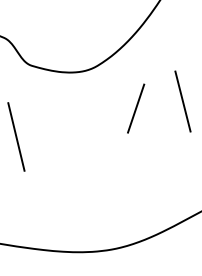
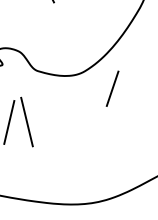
line: (182, 101) -> (145, 96), removed
line: (135, 108) -> (112, 88), moved

